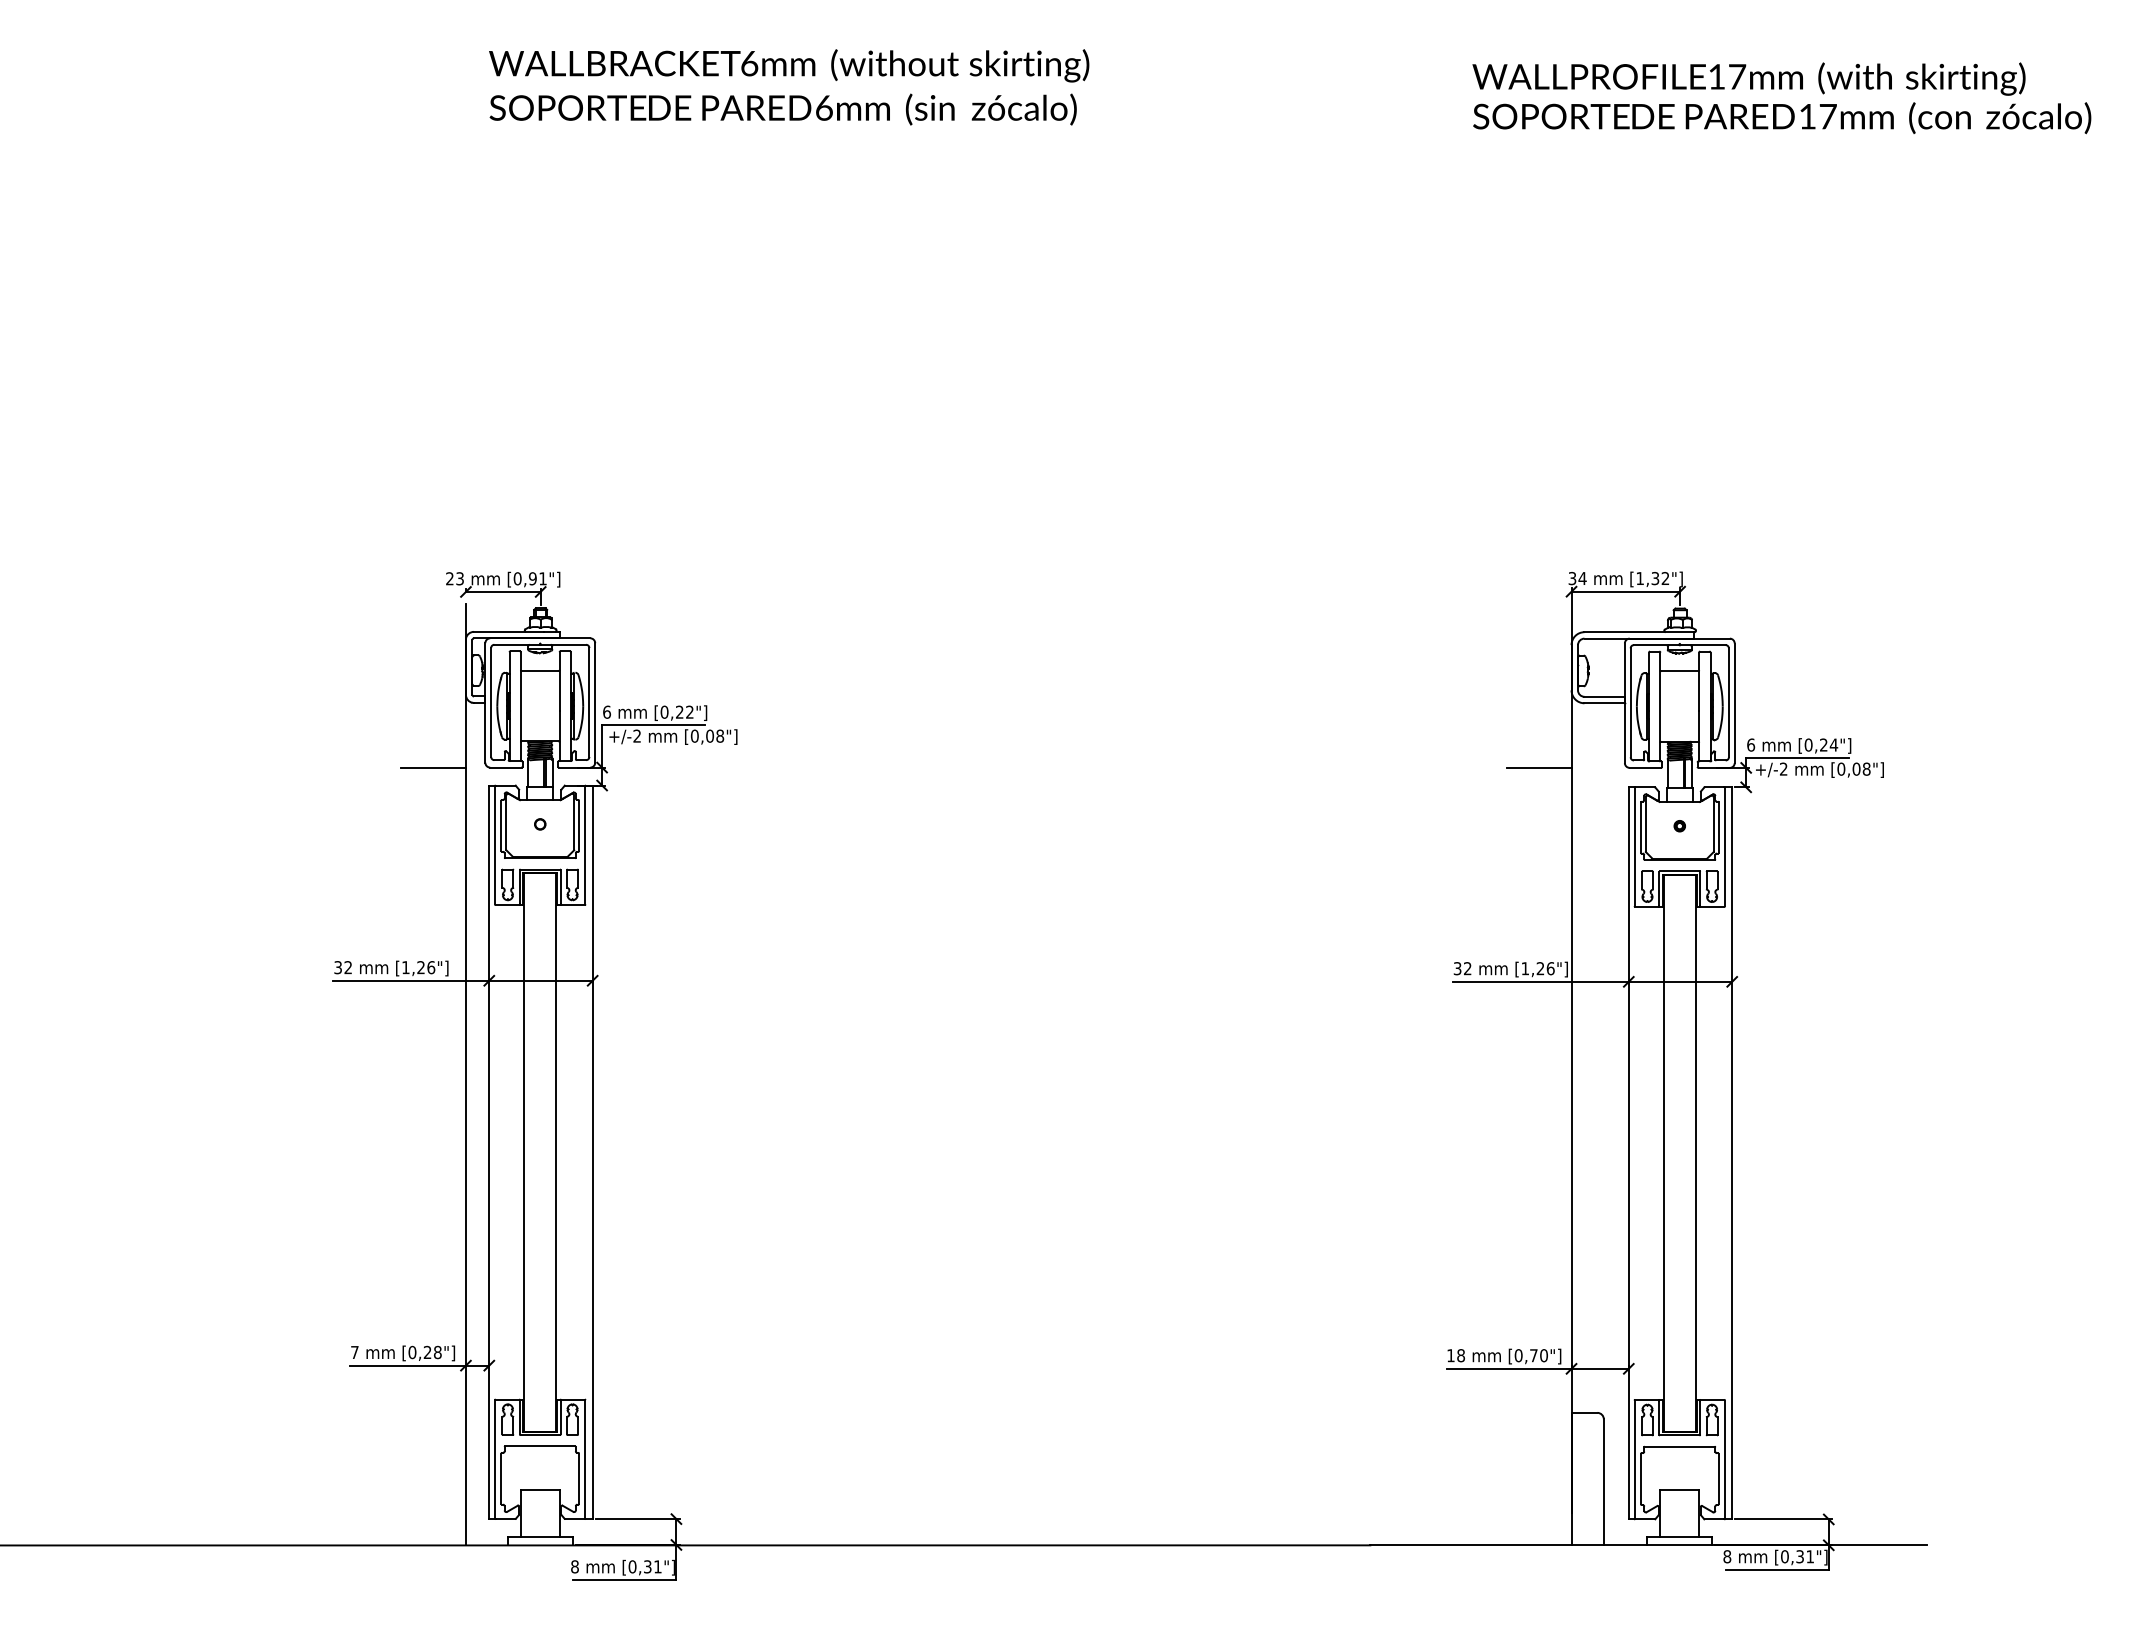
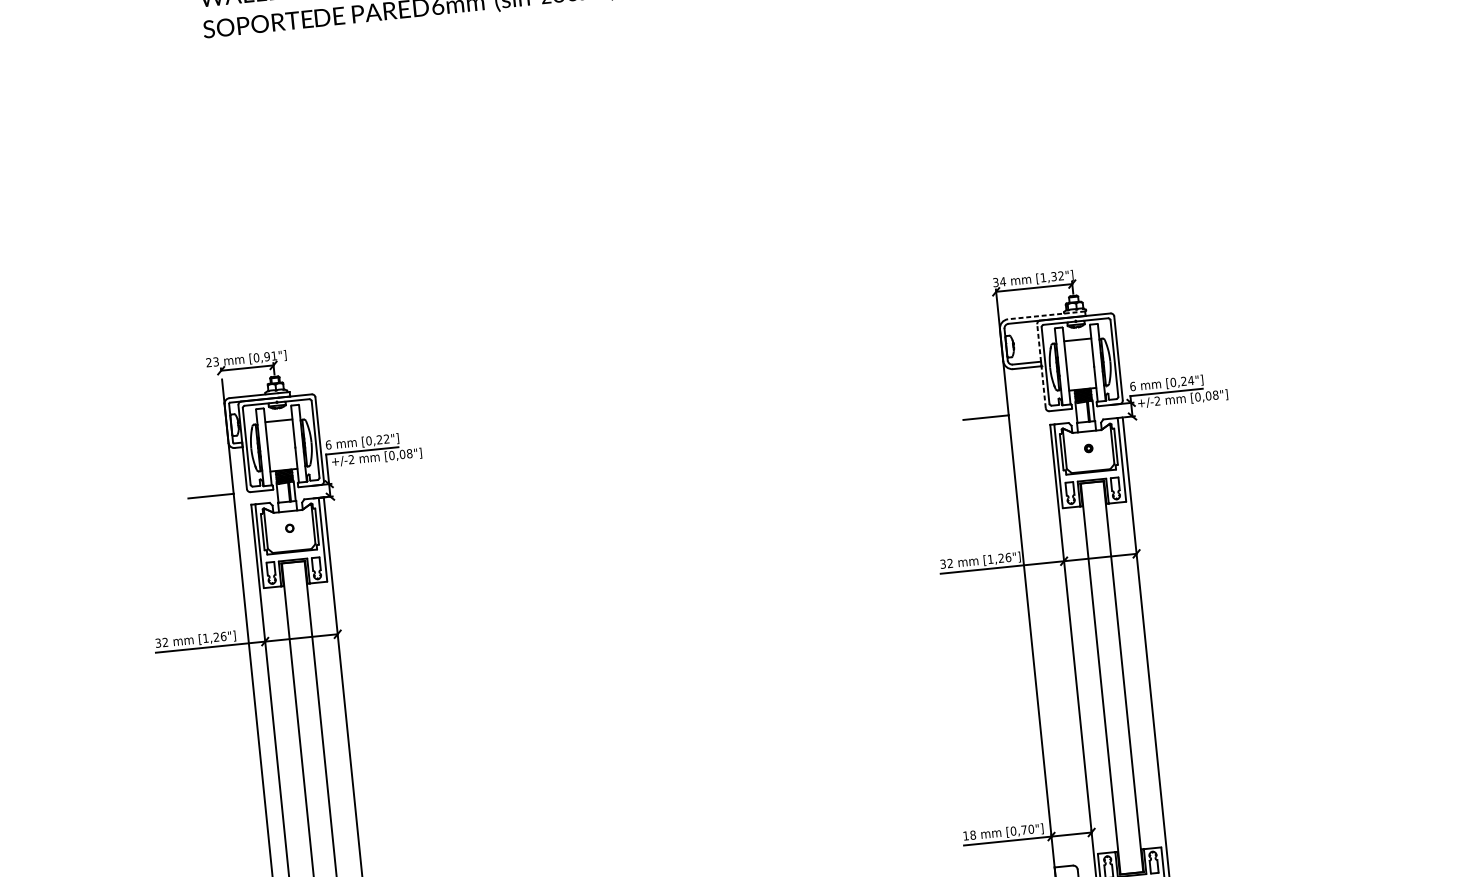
line: (1639, 632) -> (1046, 315), solid -> dashed
line: (1624, 703) -> (1041, 366), solid -> dashed

